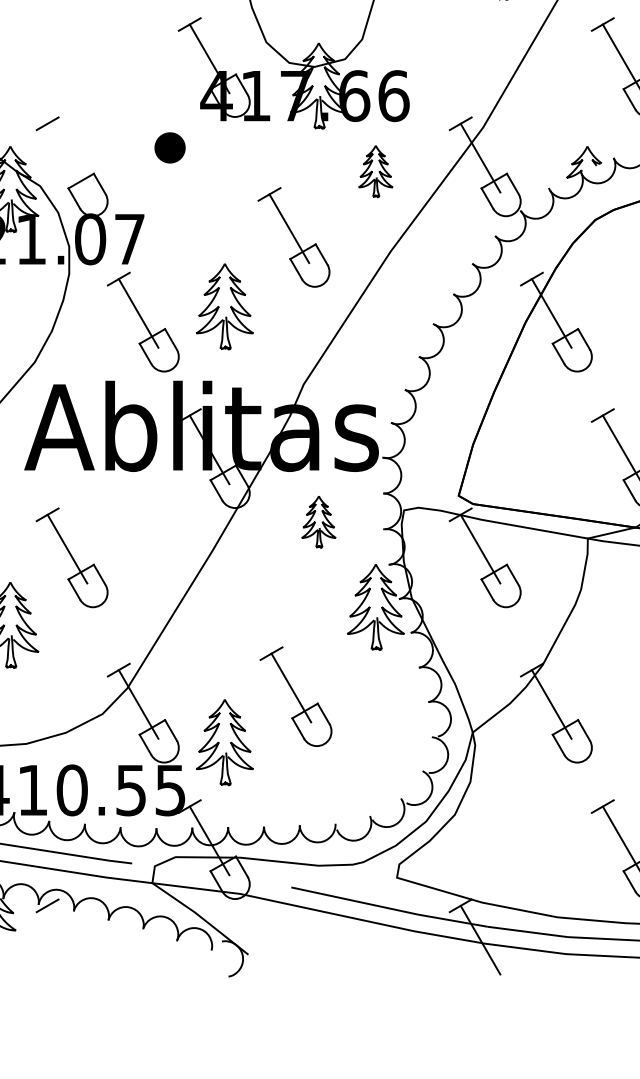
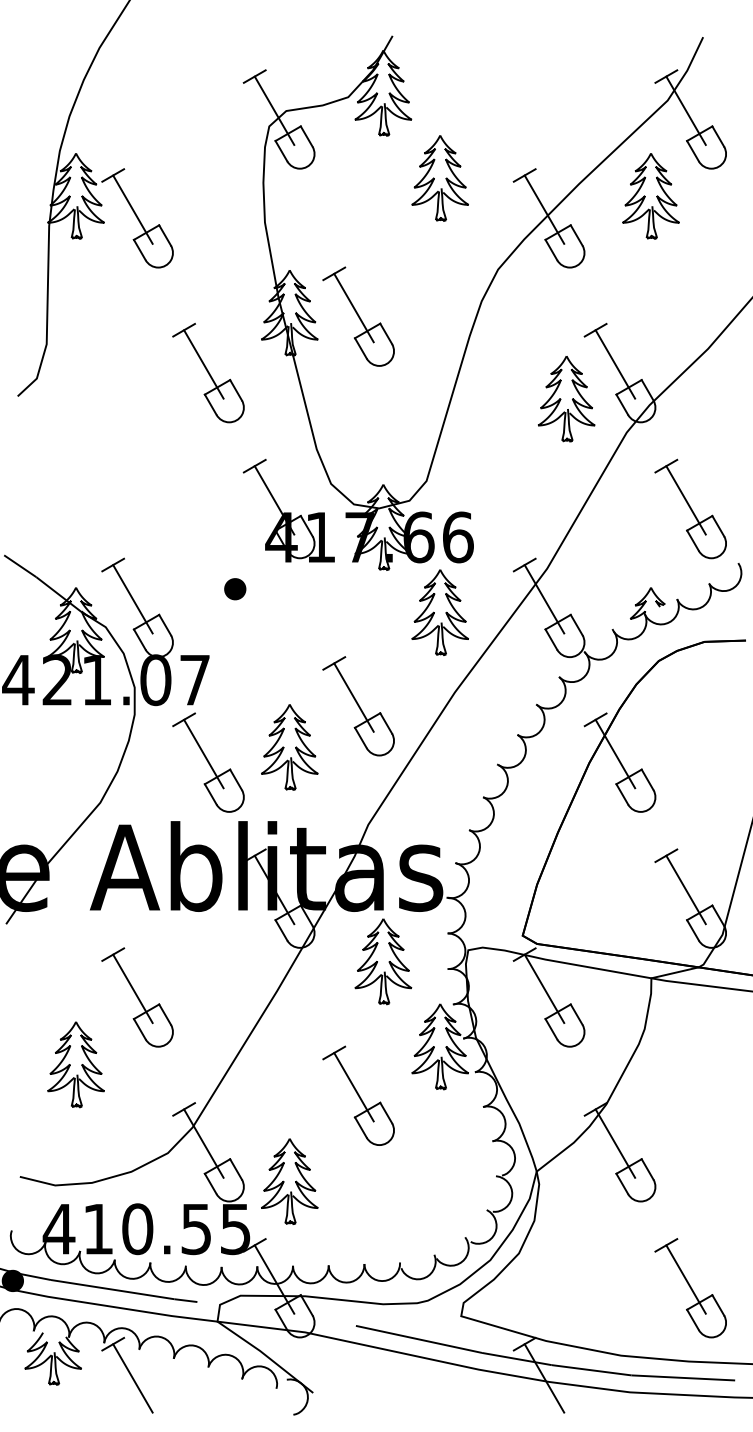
part: (170, 148) -> (235, 589), size x0.71
line: (67, 158) -> (132, 599), added
part: (375, 171) -> (439, 612), size x1.67
part: (293, 237) -> (358, 706), moved
part: (318, 521) -> (383, 961), size x1.67
part: (295, 696) -> (358, 1095), moved
line: (67, 940) -> (132, 1378), added

